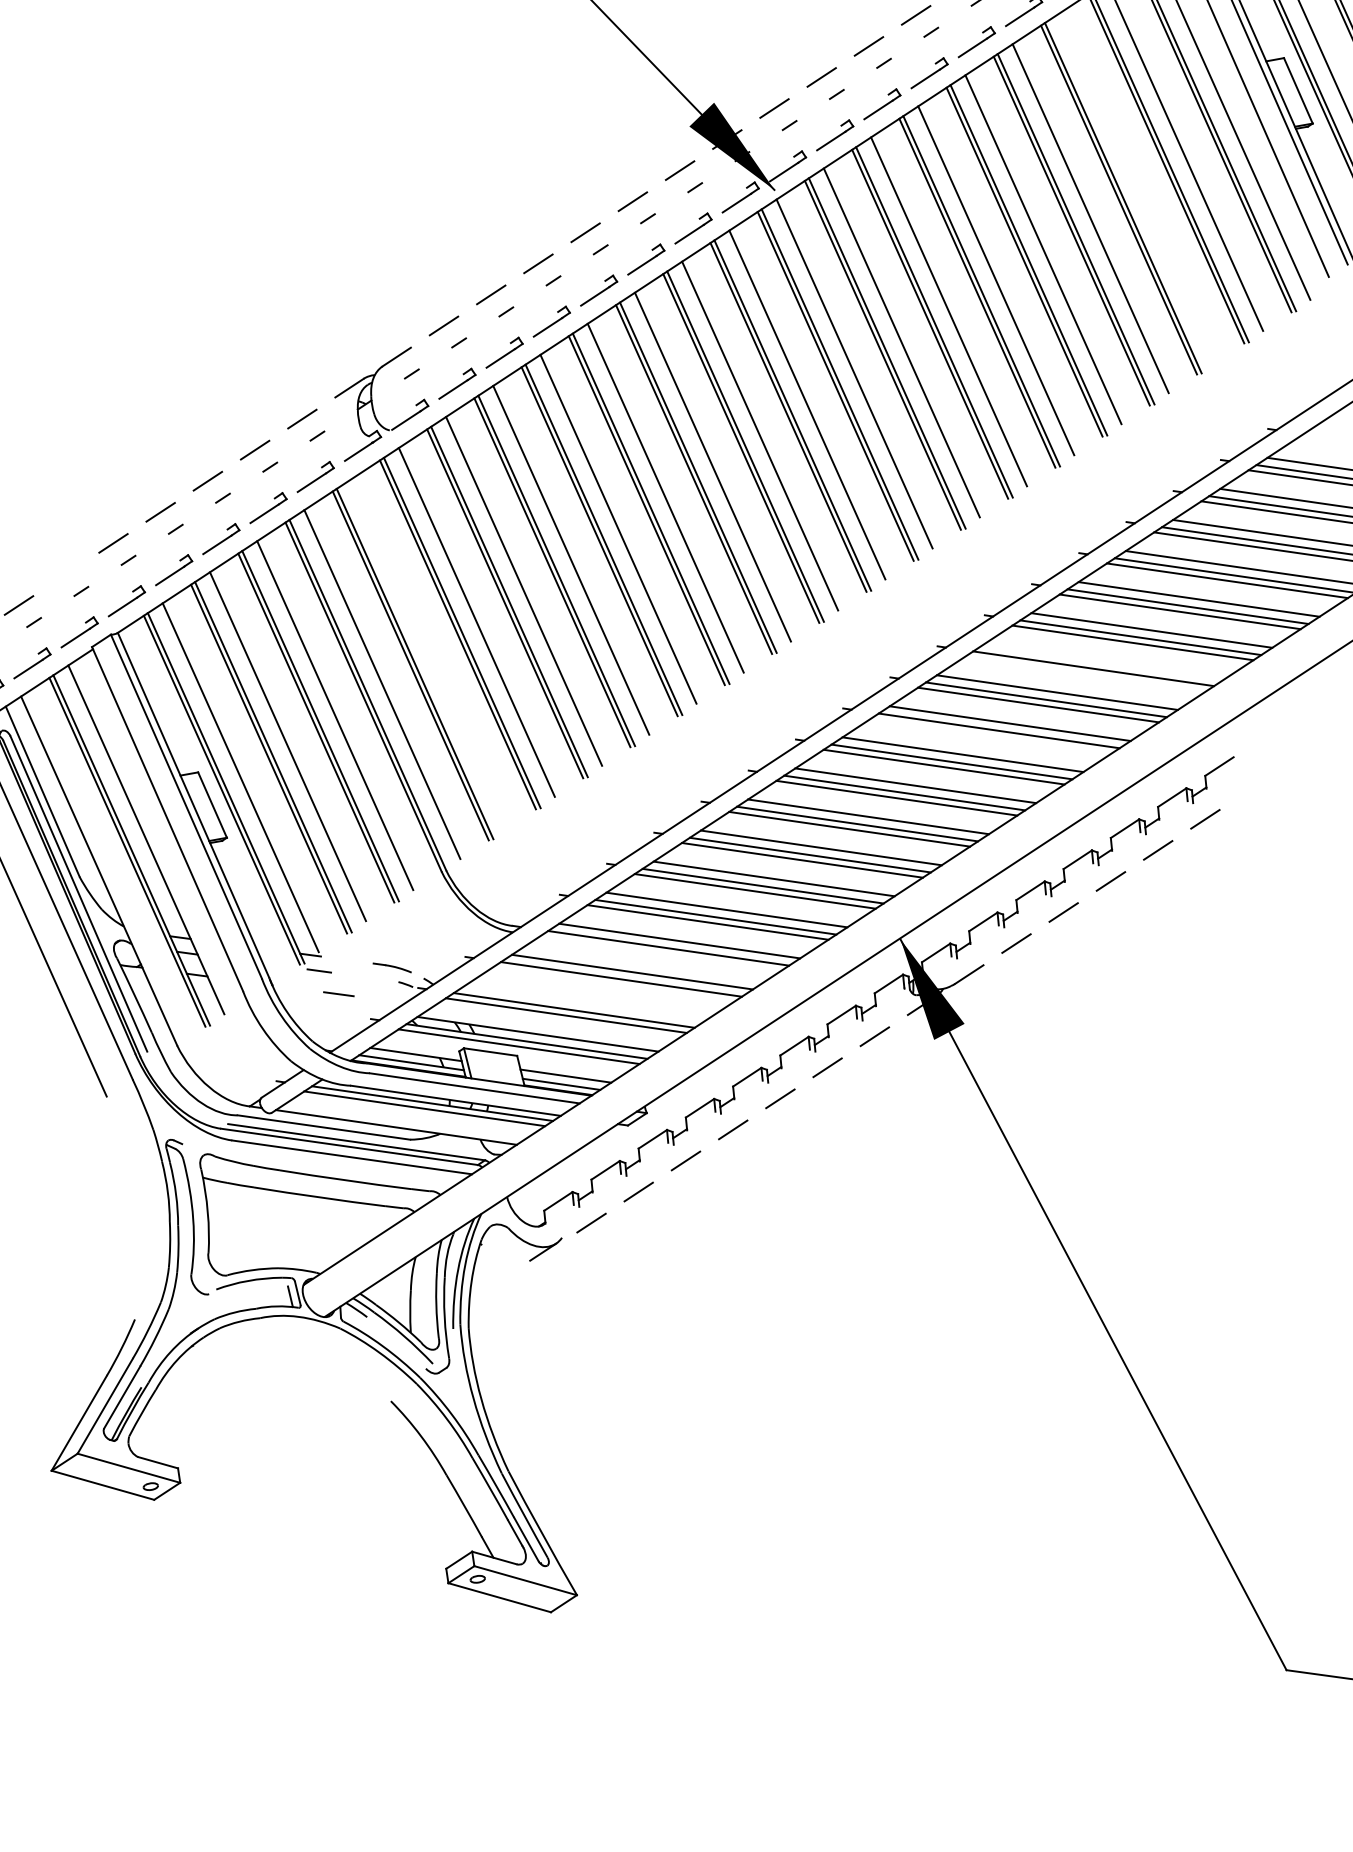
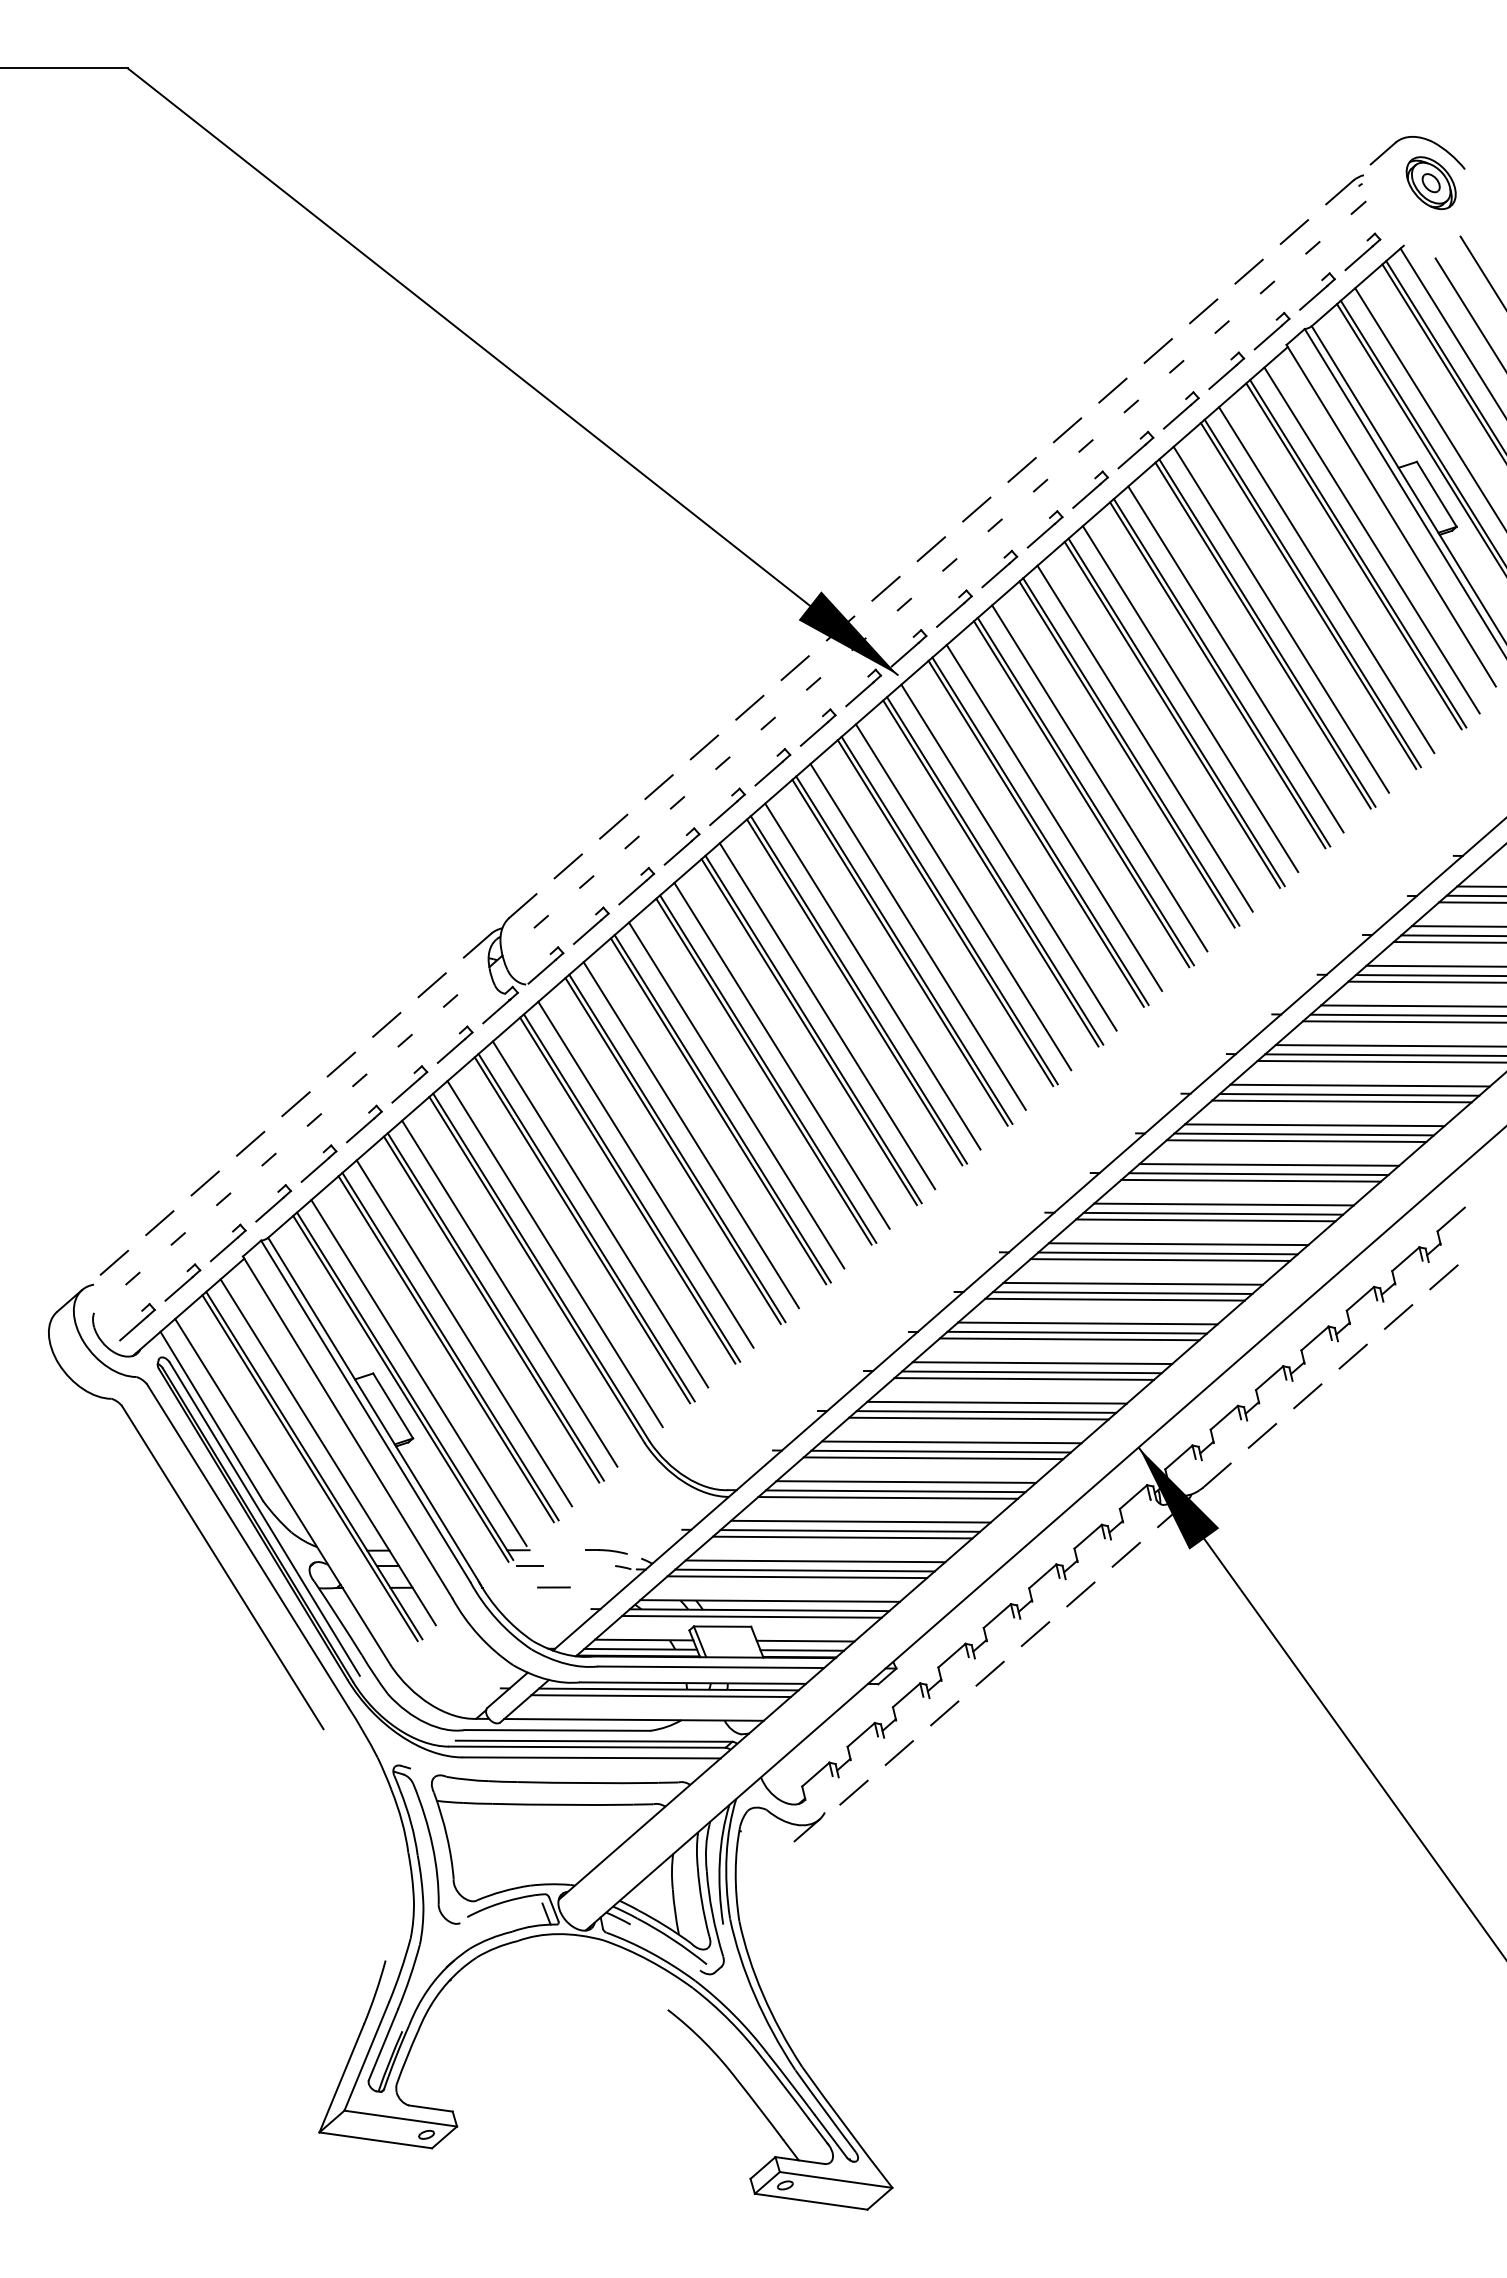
line: (1137, 187) -> (1280, 619), added
line: (65, 574) -> (204, 1183), added
line: (429, 653) -> (600, 1214), added
line: (1104, 661) -> (1314, 1125), added
line: (1085, 673) -> (1296, 1140), added
line: (991, 736) -> (1205, 1220), added
line: (660, 953) -> (887, 1497), added
line: (613, 984) -> (842, 1537), added
line: (585, 1003) -> (815, 1561), added

